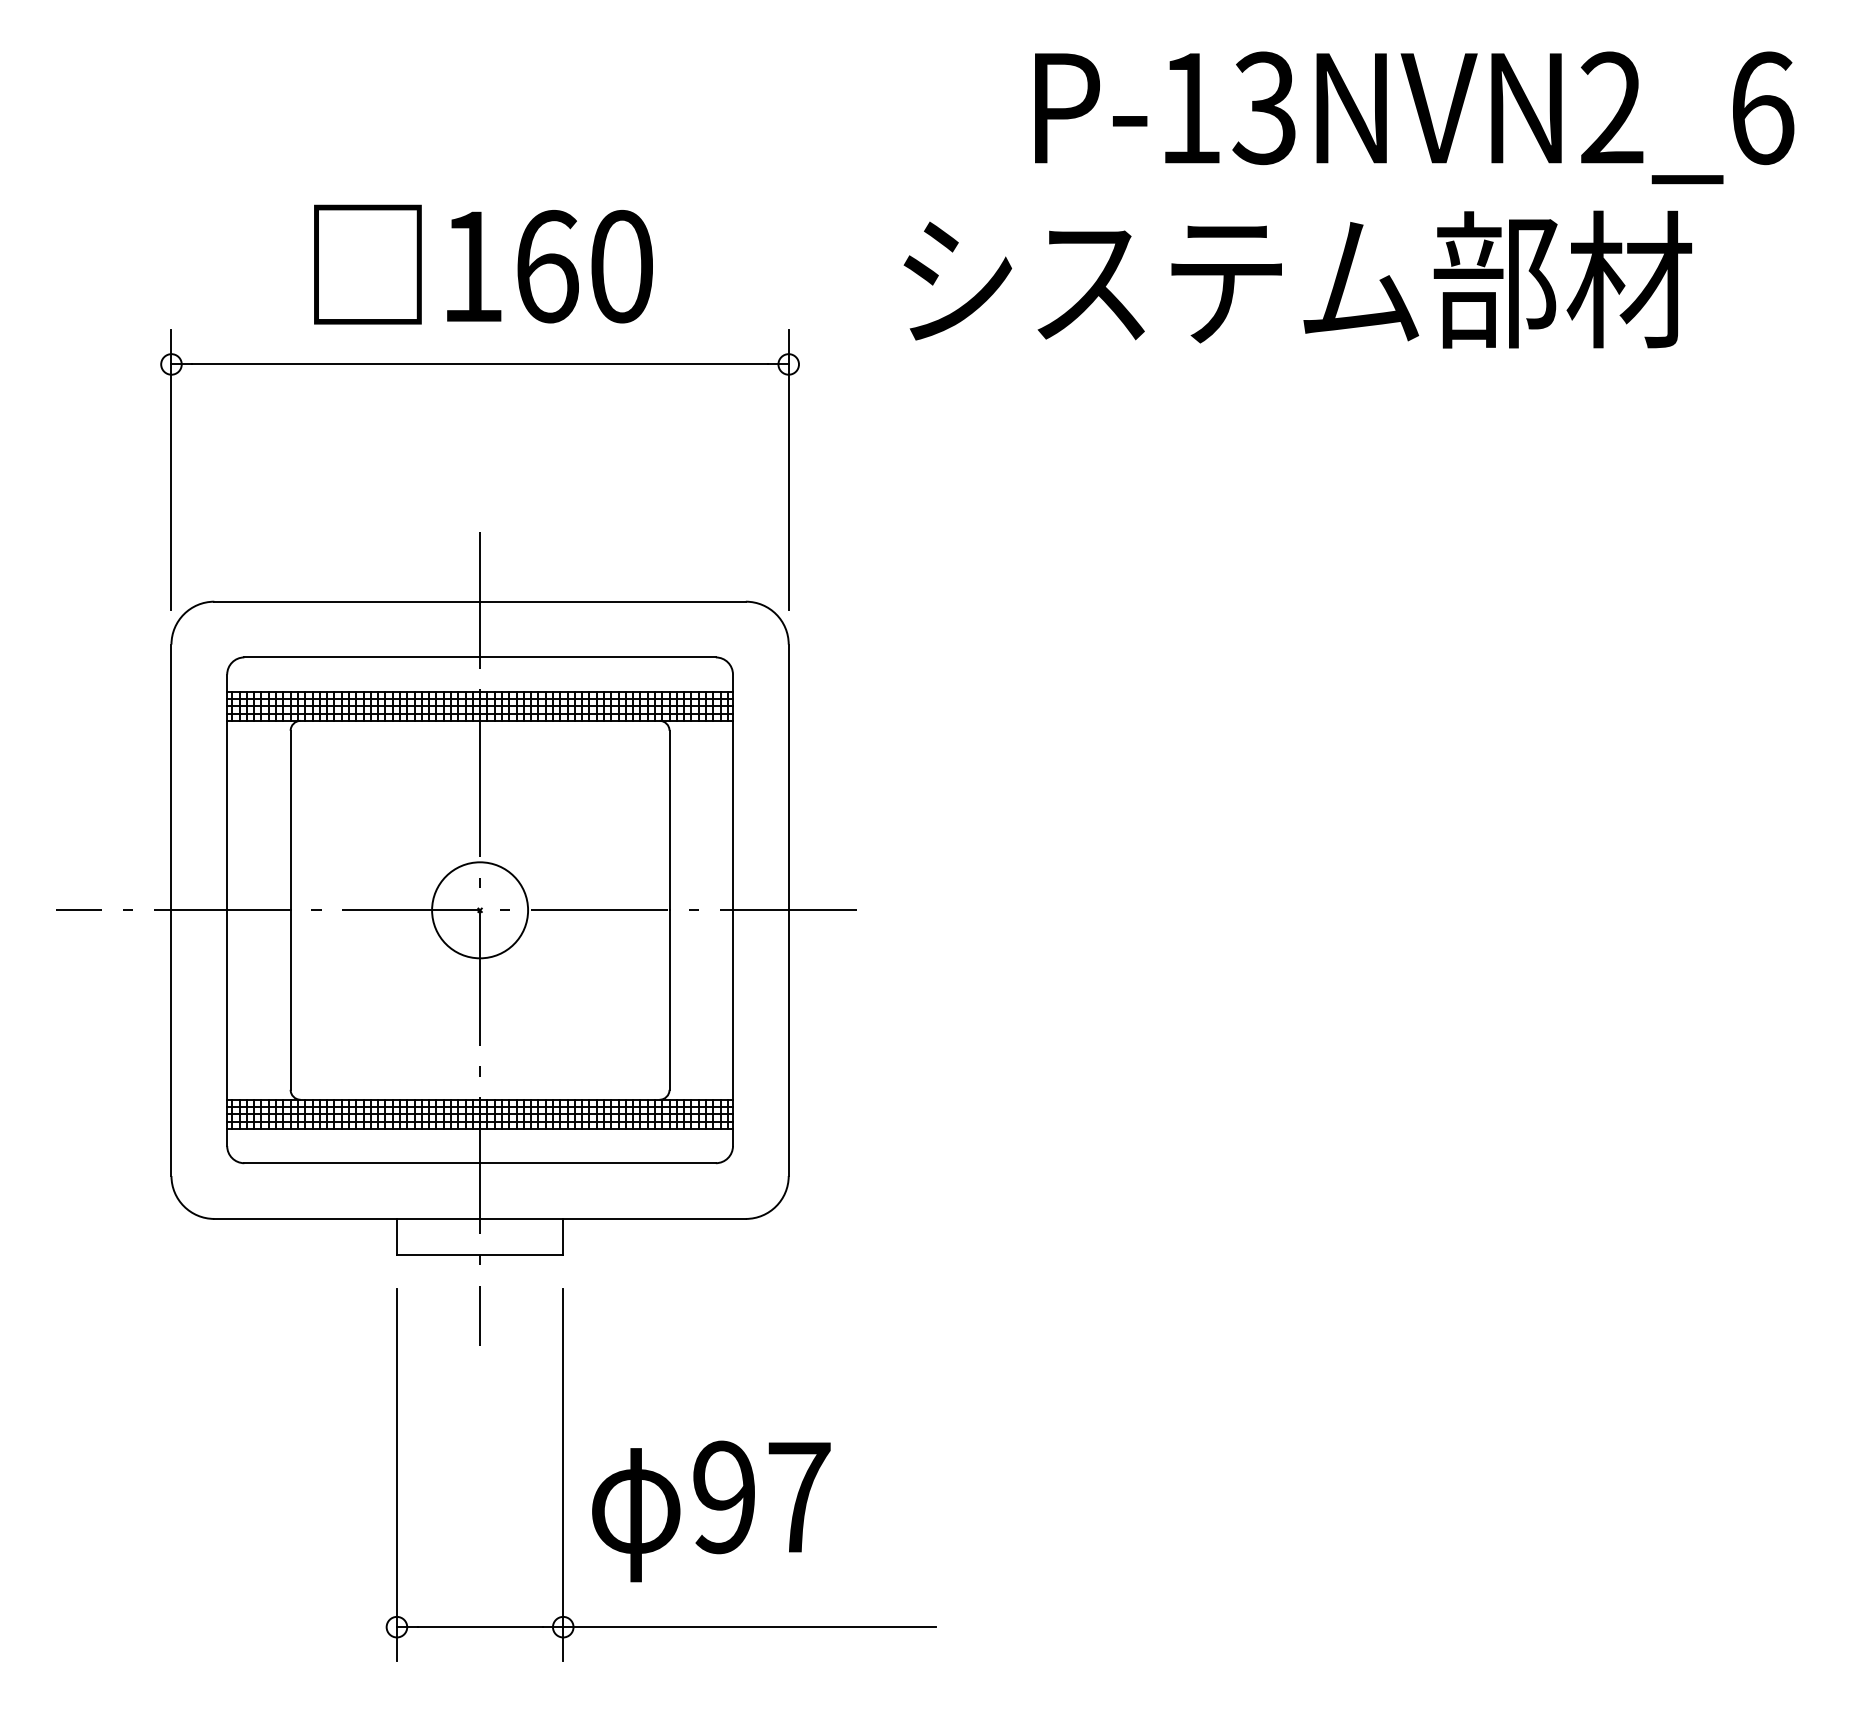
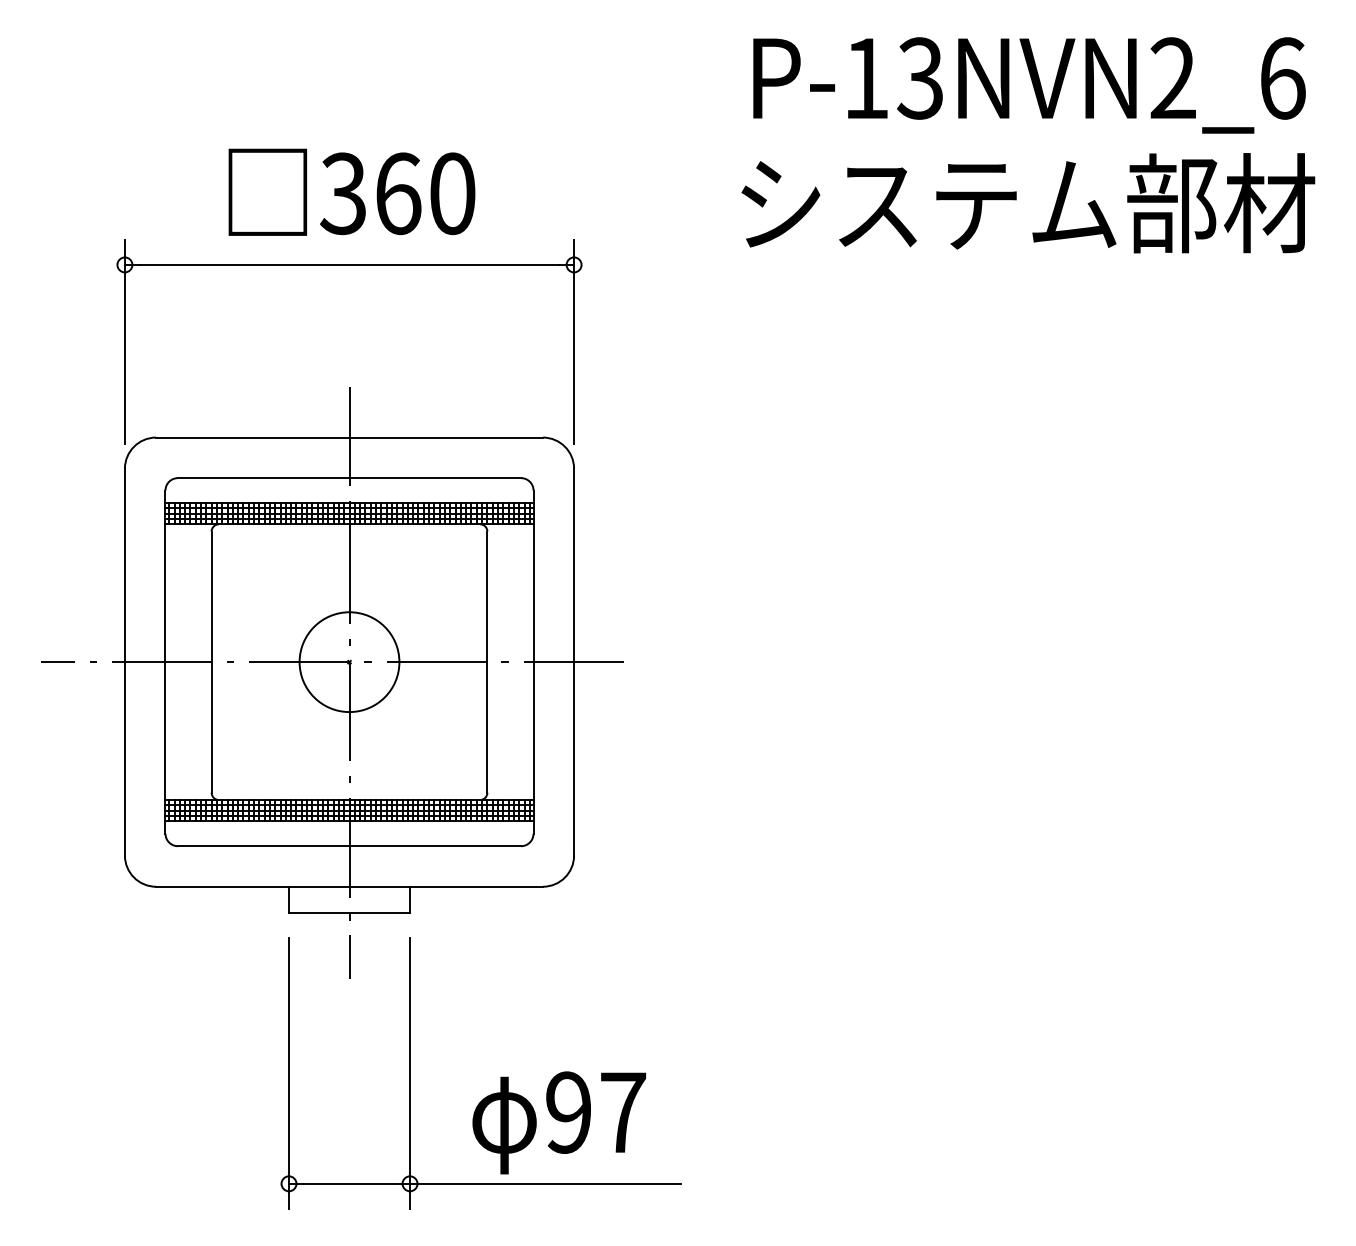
text: (470, 266) -> (342, 193), 160 -> 360
text: (1297, 279) -> (1028, 203), moved
circle: (479, 909) -> (349, 661), size x1.43
text: (711, 1511) -> (559, 1122), moved

